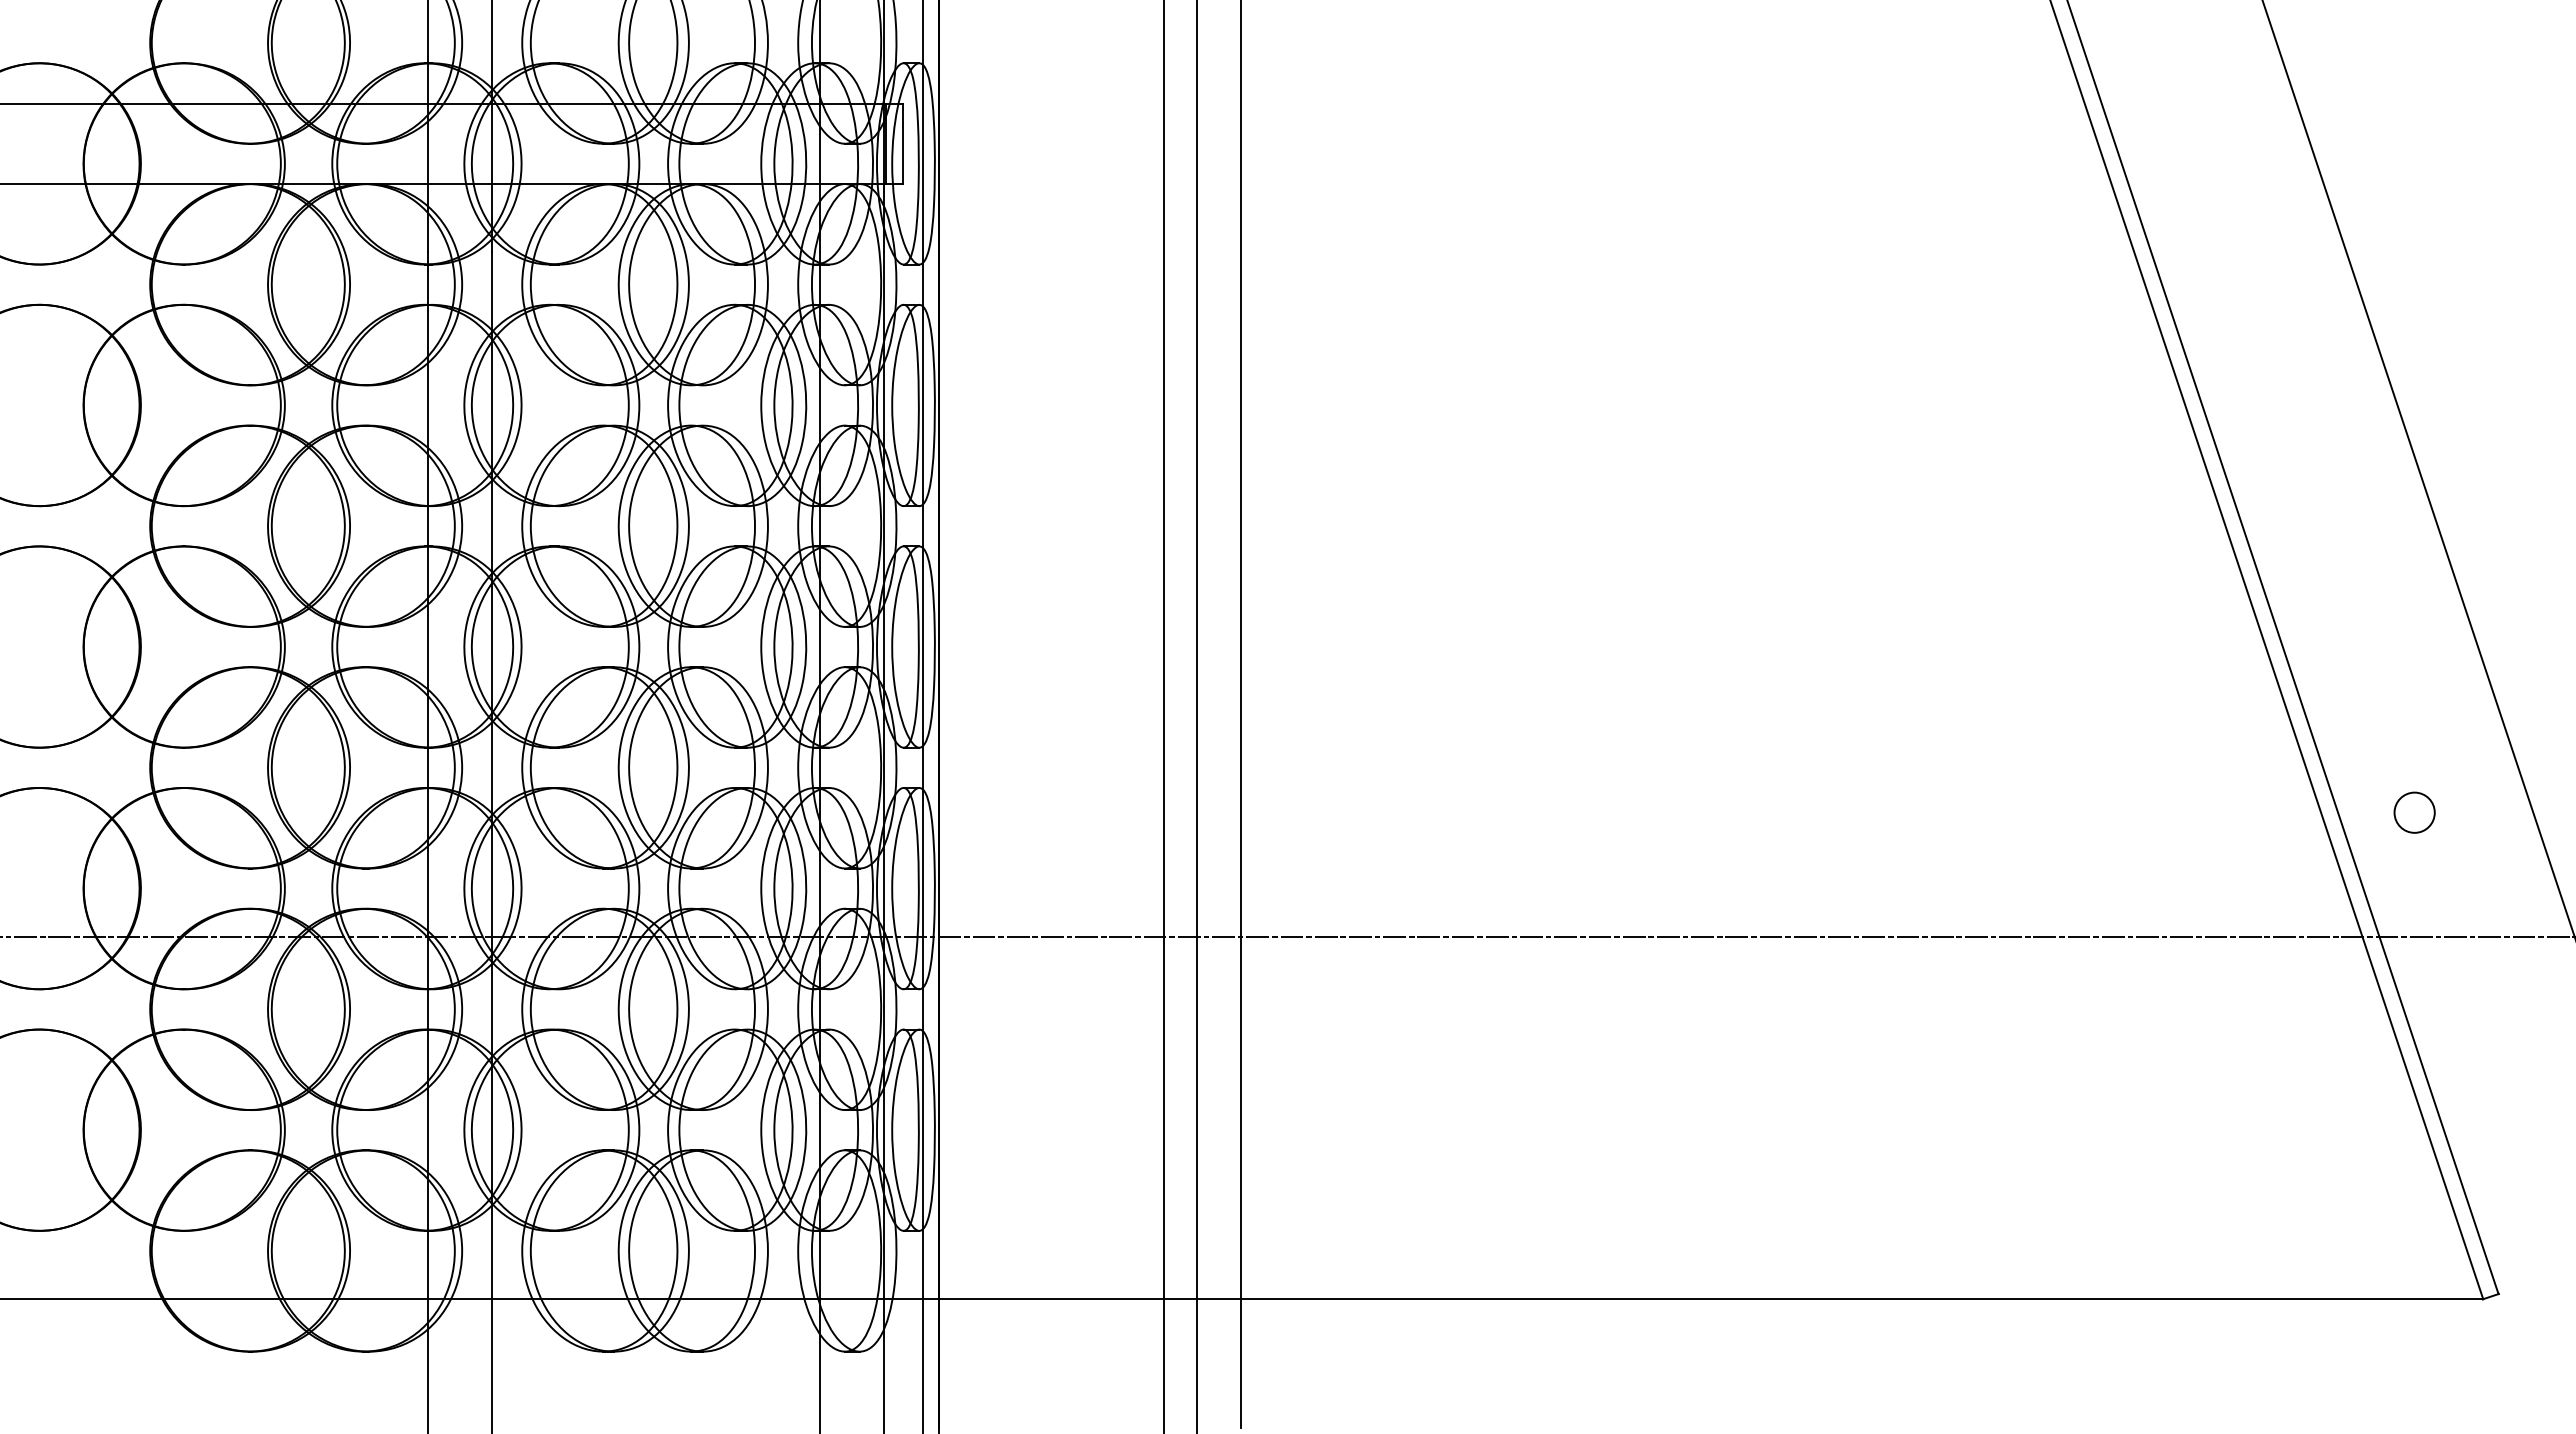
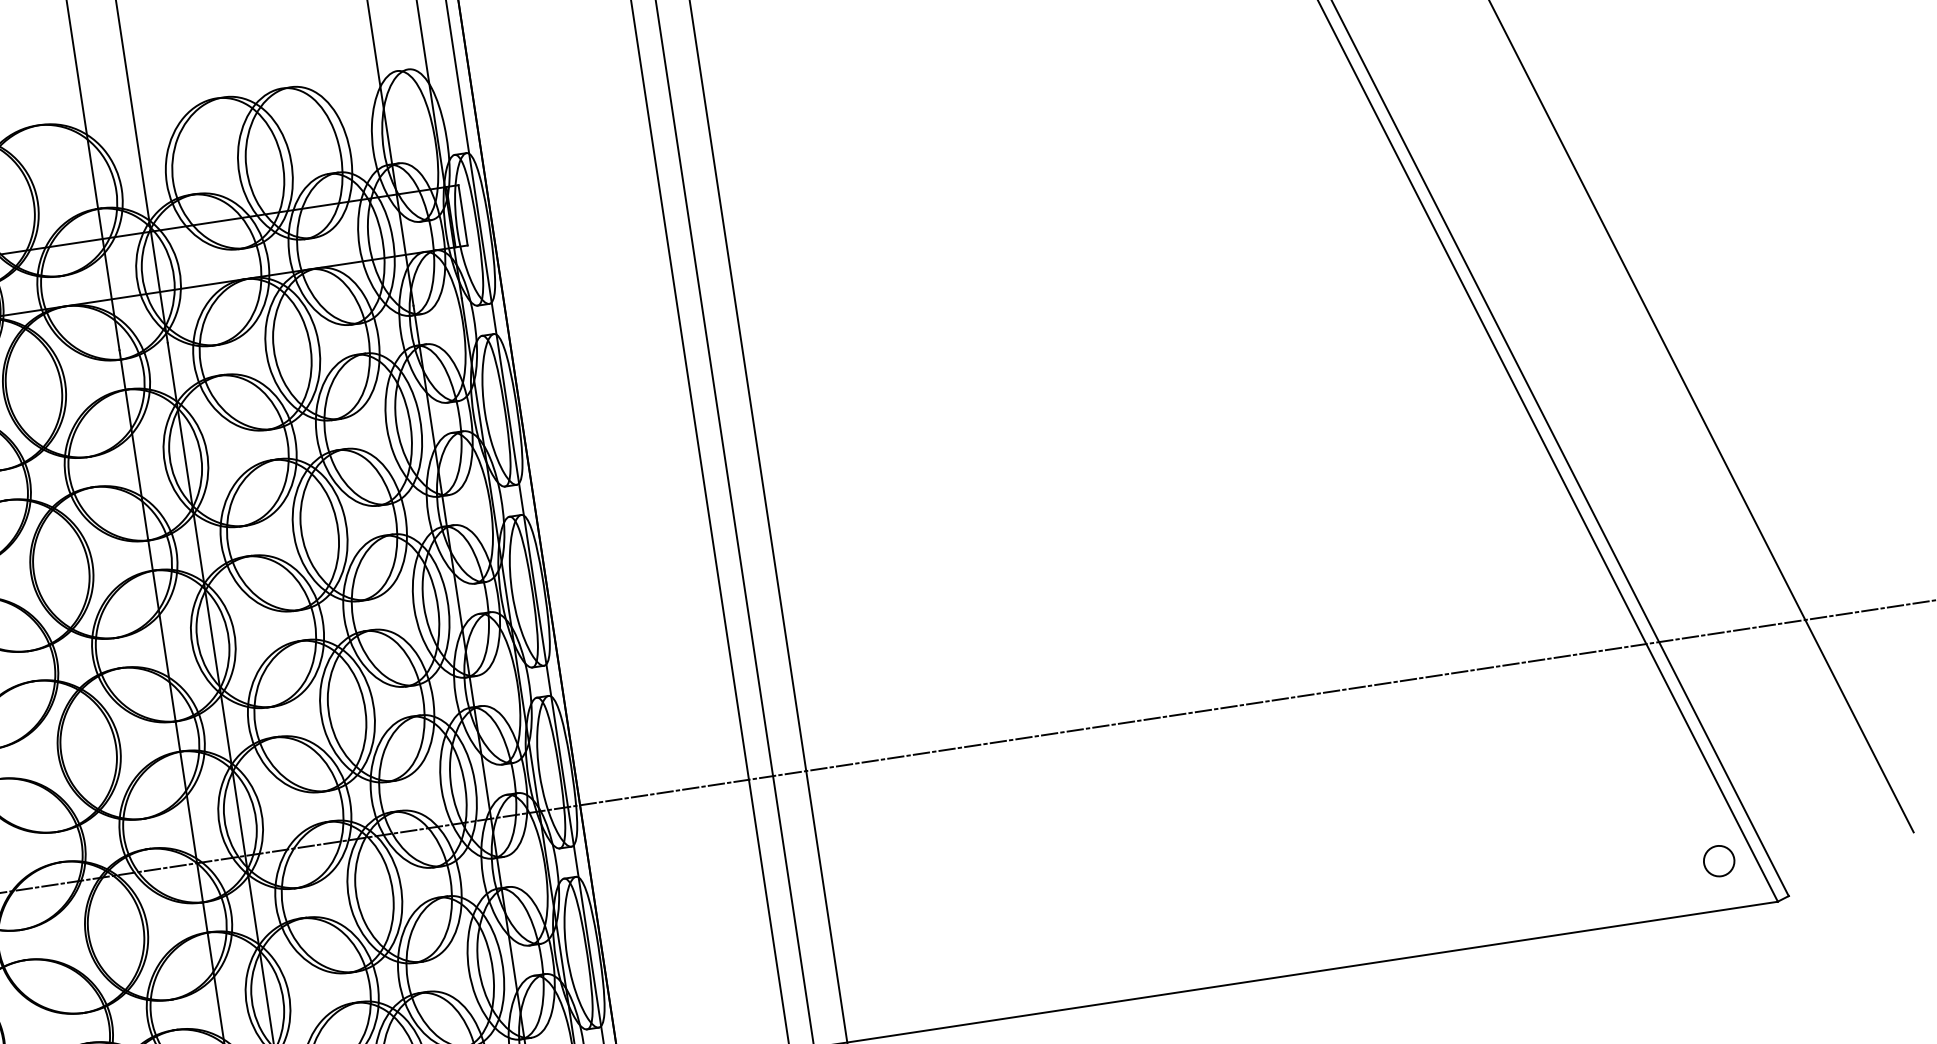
circle: (2414, 812) -> (1719, 861), moved

